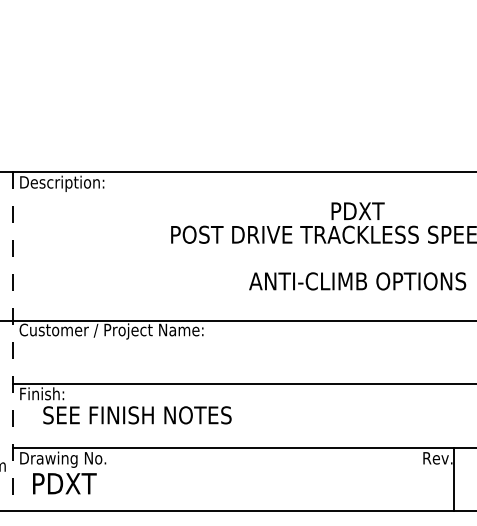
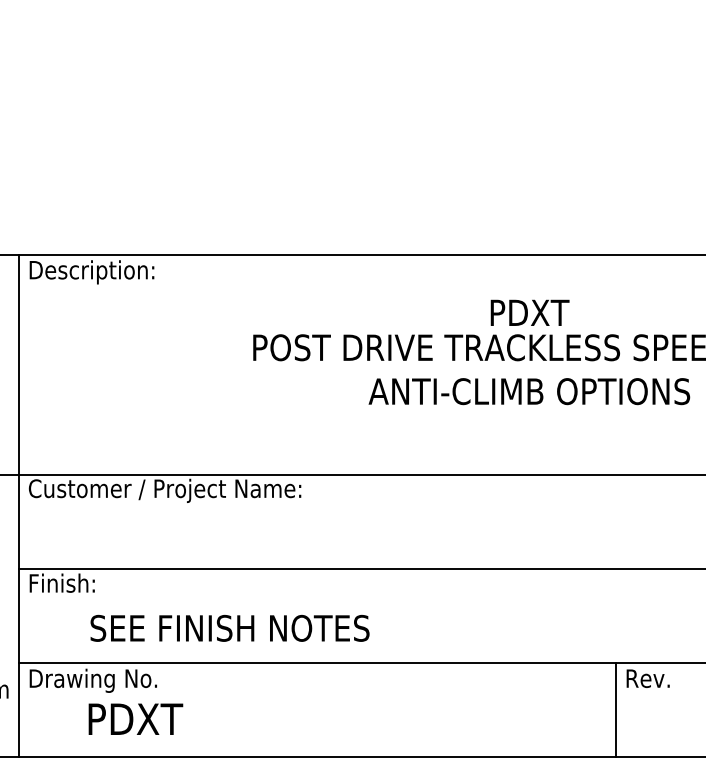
text: (357, 281) -> (529, 391), moved
line: (13, 341) -> (19, 505), dashed -> solid
text: (137, 415) -> (230, 628), moved
line: (453, 479) -> (615, 710), moved
text: (64, 483) -> (135, 718), moved

